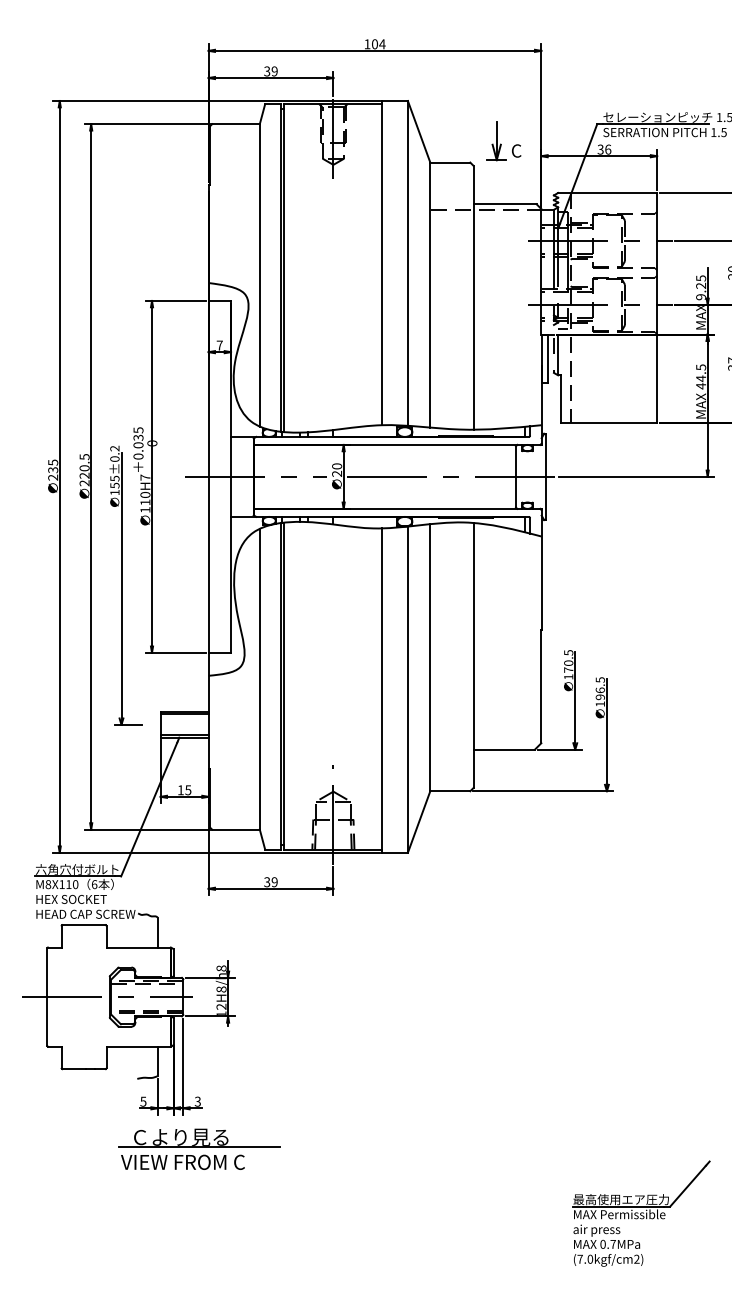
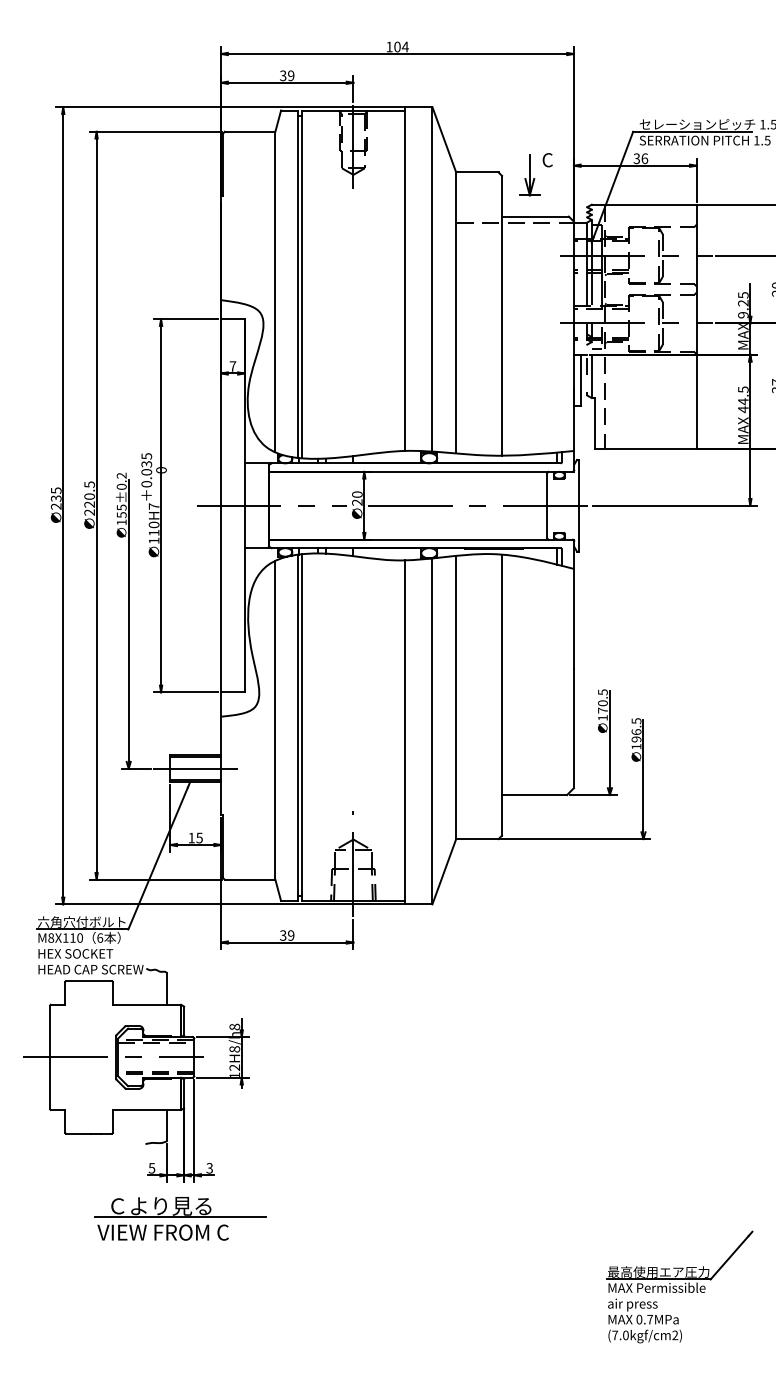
part: (496, 141) -> (529, 175), moved
line: (187, 724) -> (198, 768), added
part: (199, 1148) -> (180, 1217), moved

